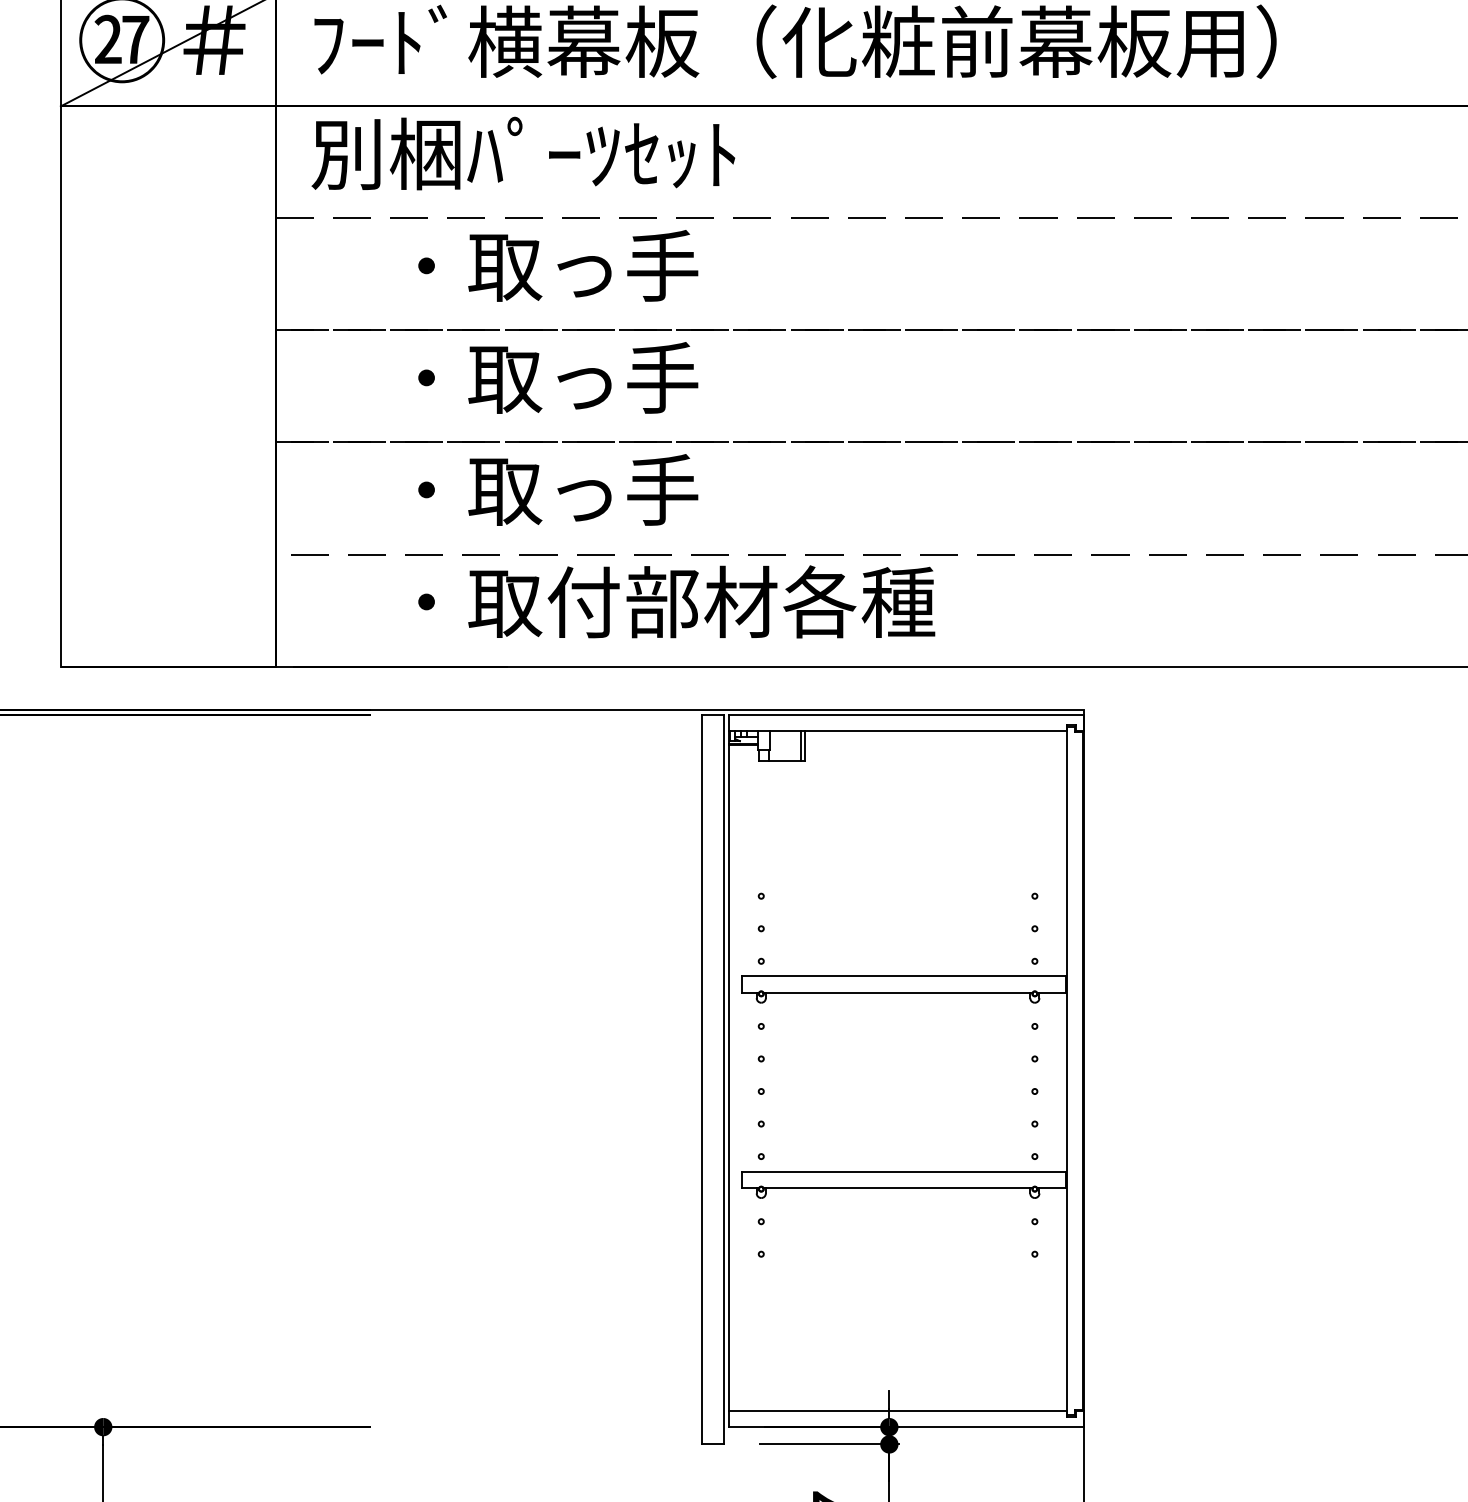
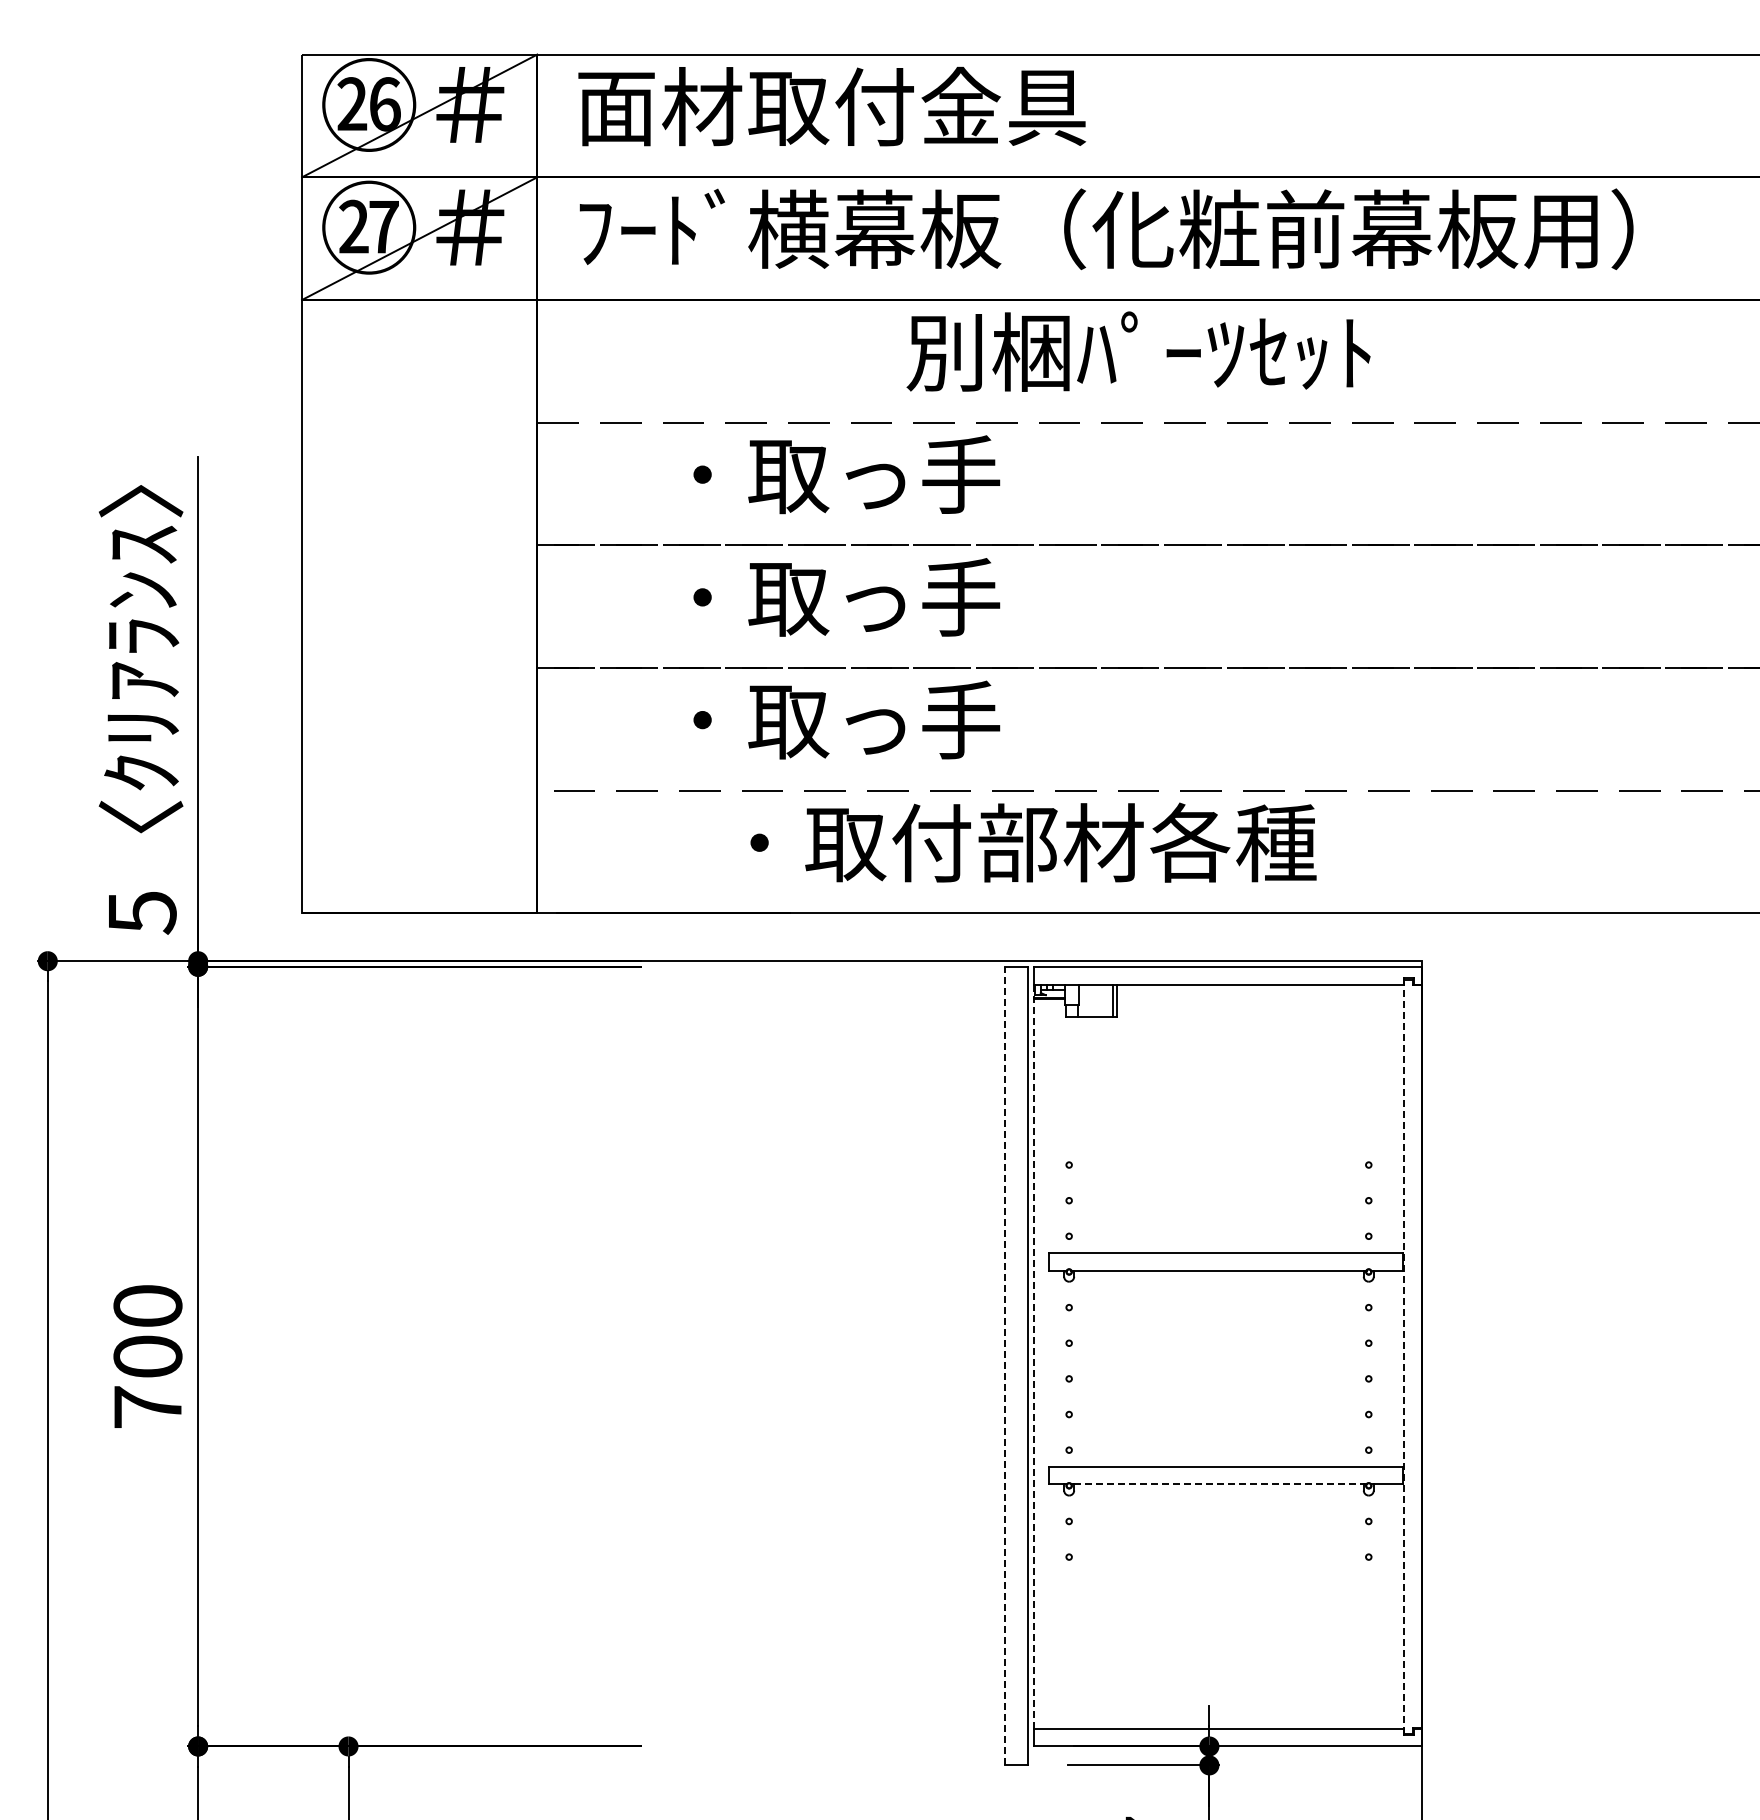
text: (523, 153) -> (1138, 351), moved
text: (676, 601) -> (1033, 842), moved
line: (728, 1071) -> (1033, 1356), solid -> dashed
line: (1066, 1071) -> (1403, 1356), solid -> dashed
line: (702, 1079) -> (1004, 1365), solid -> dashed
line: (897, 1187) -> (1218, 1484), solid -> dashed

